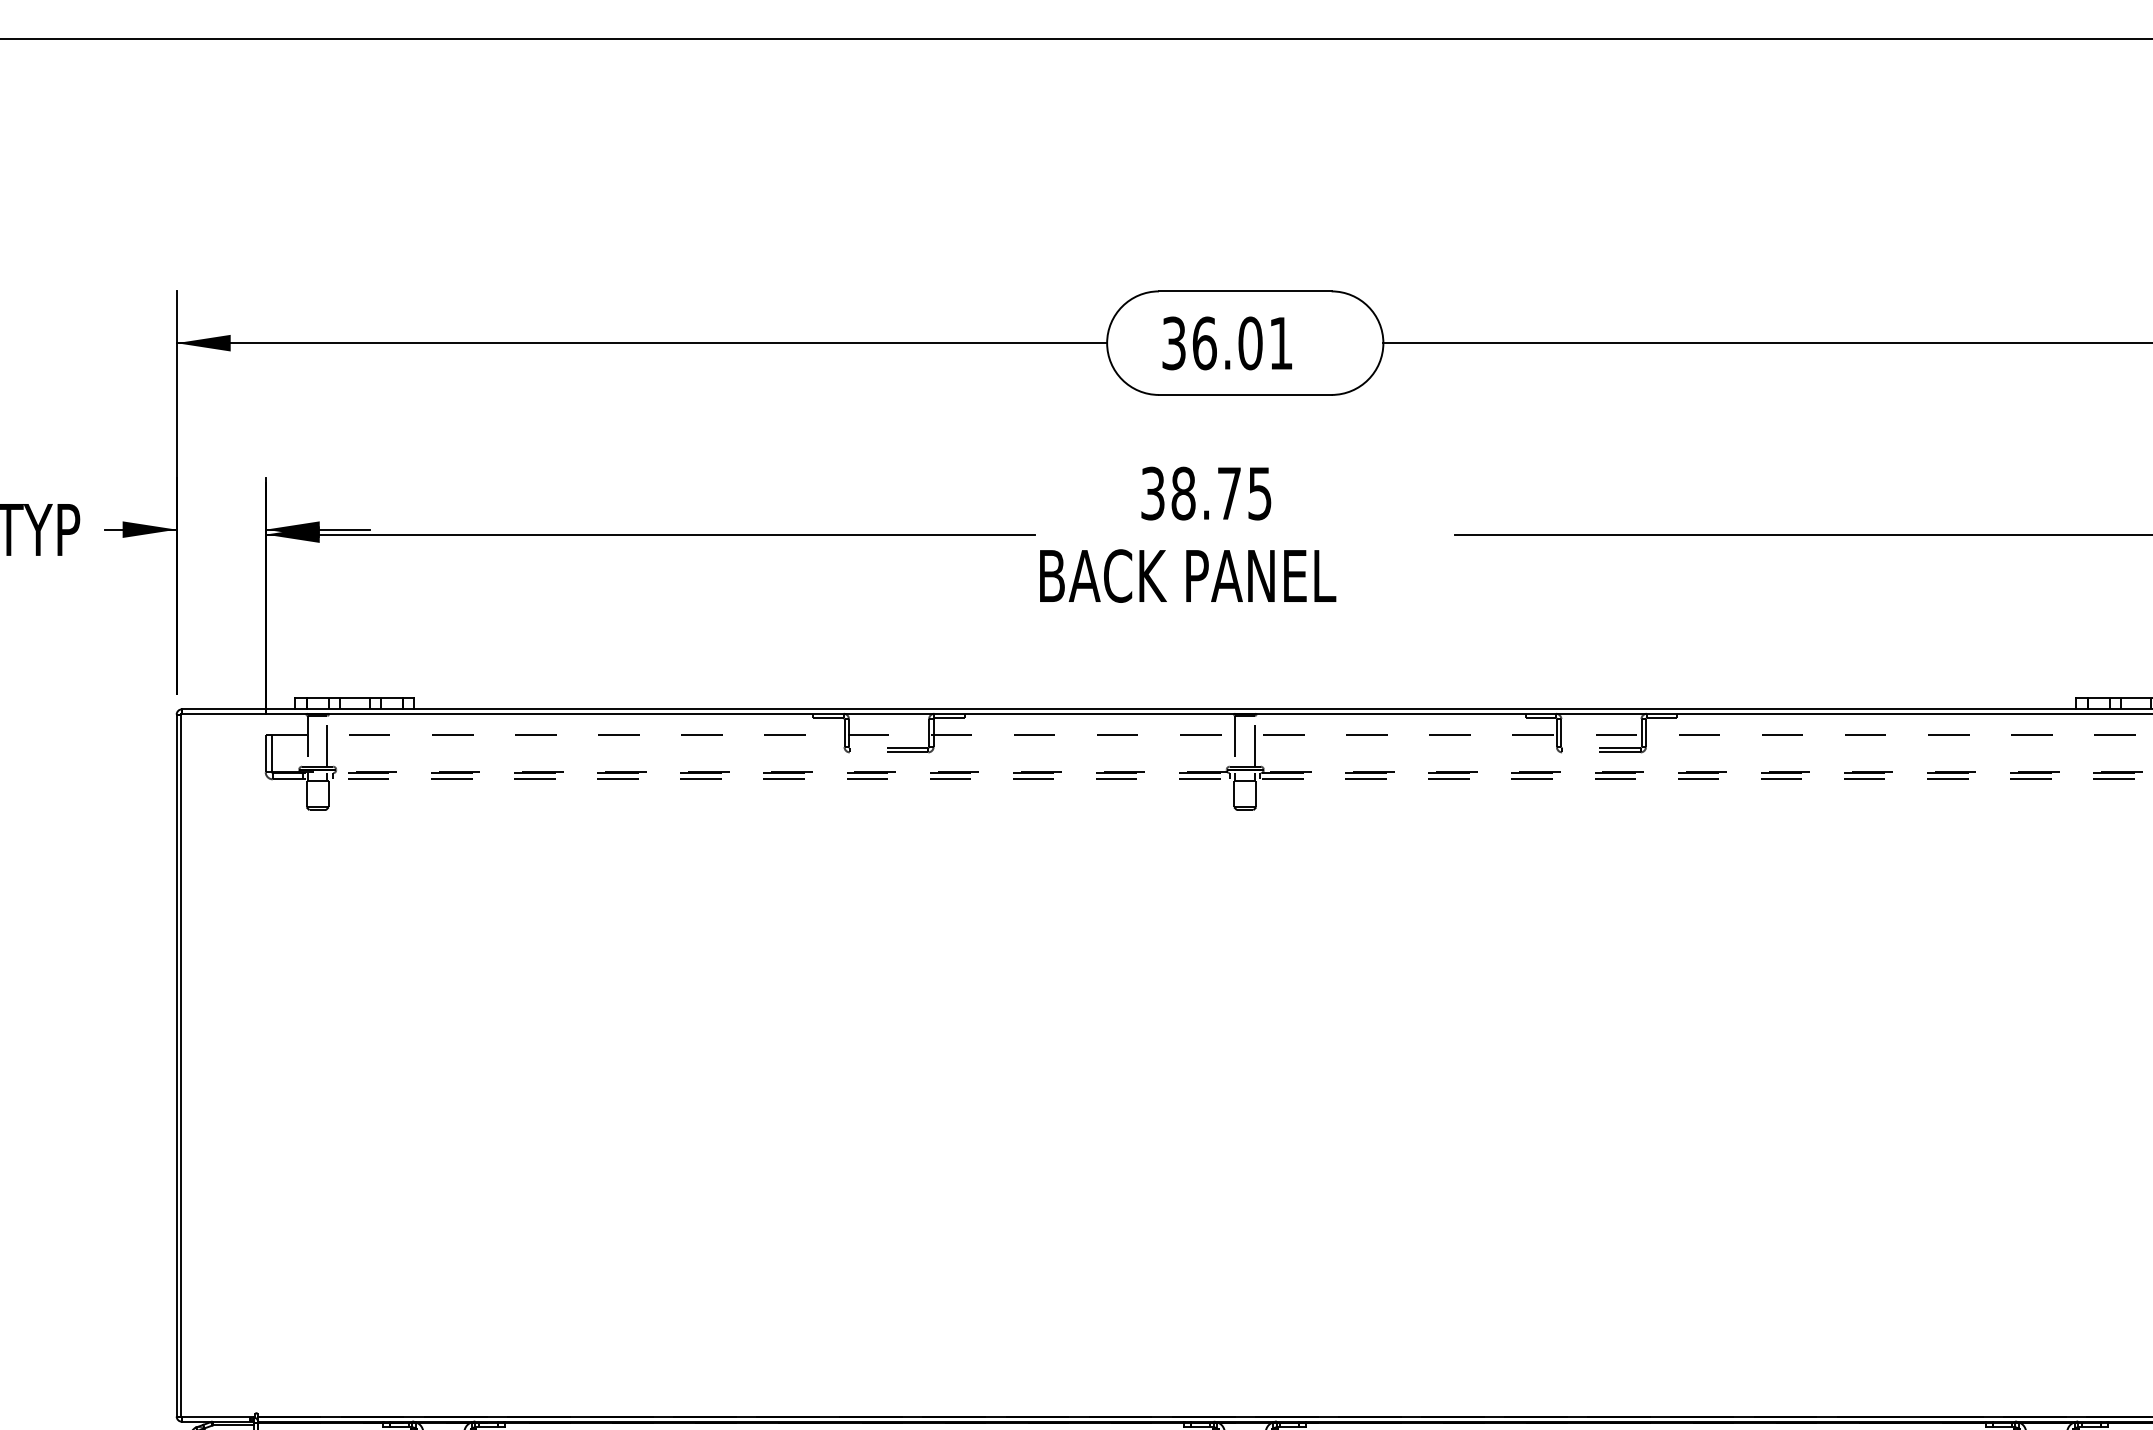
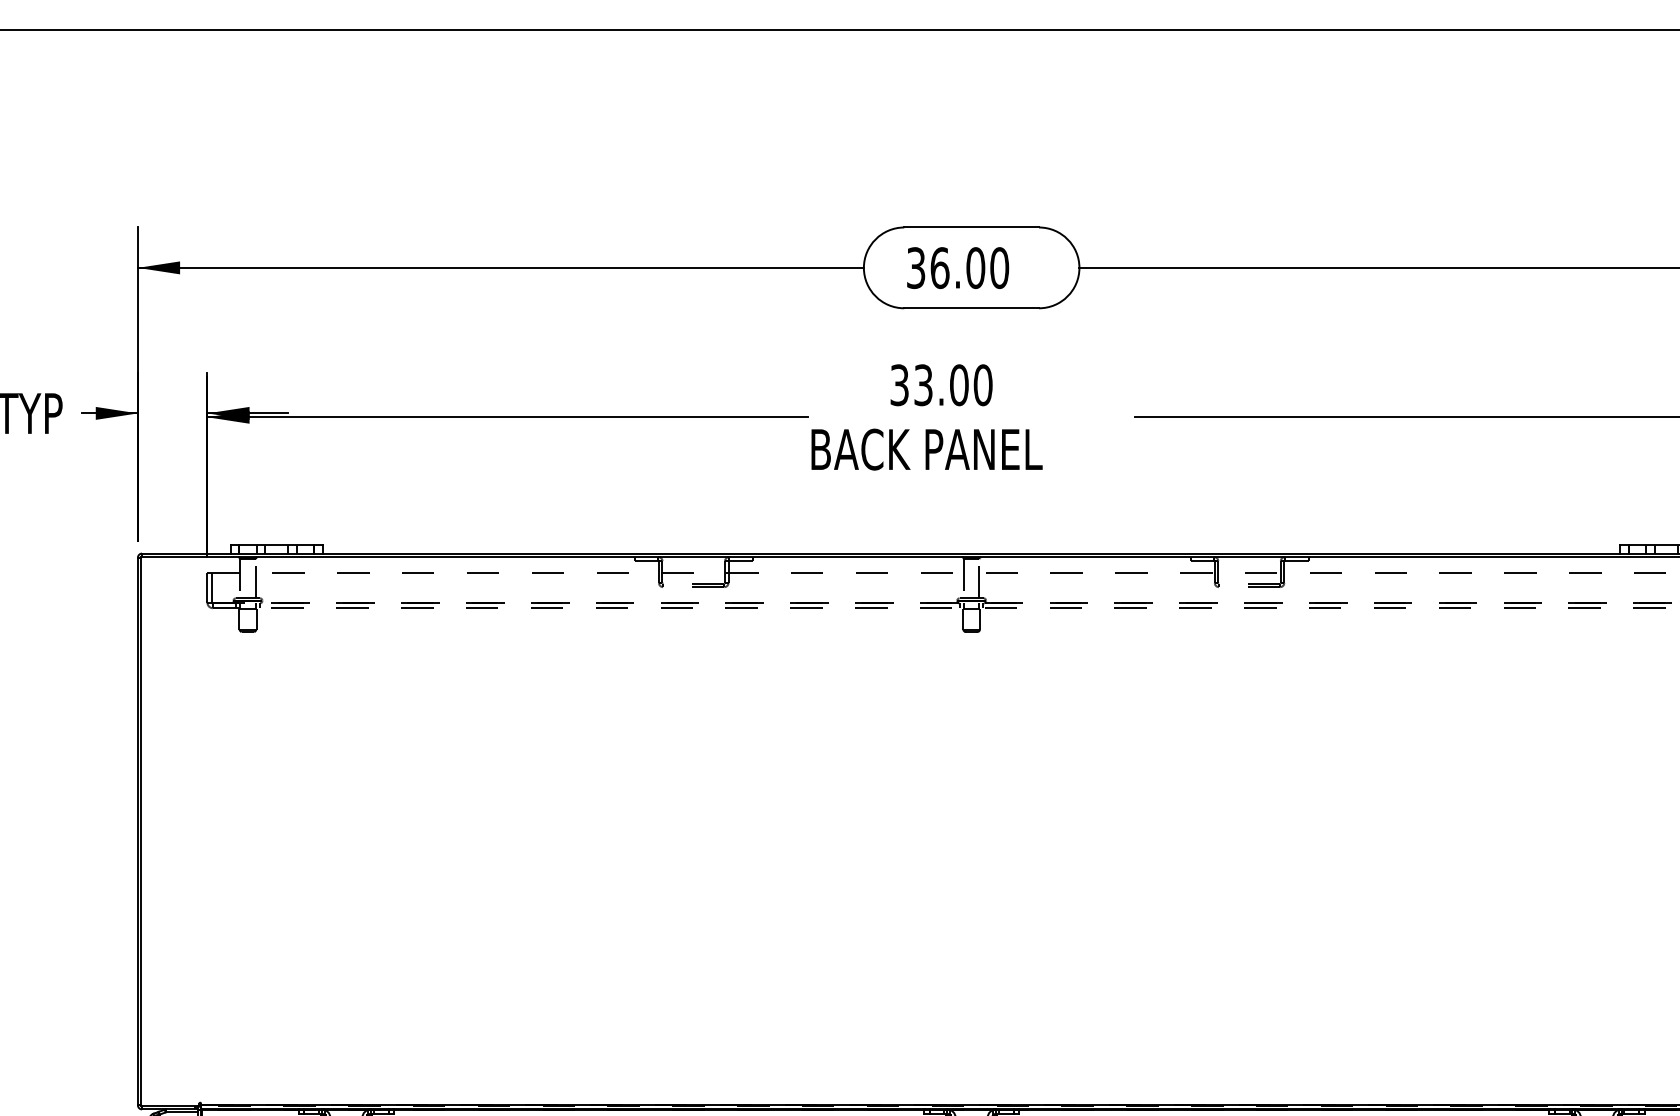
text: (1280, 343) -> (999, 268), 36.01 -> 36.00
text: (1221, 493) -> (953, 385), 38.75 -> 33.00

